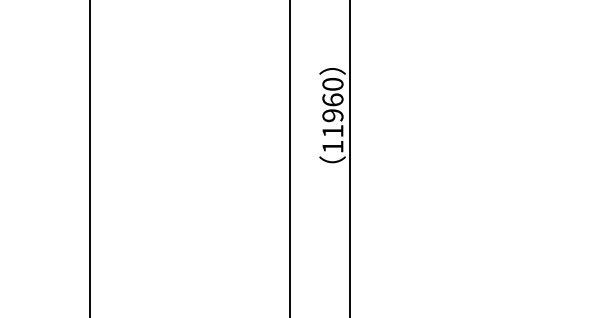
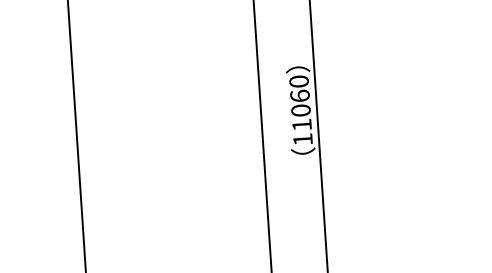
text: (332, 115) -> (300, 110), 11960 -> 11060

